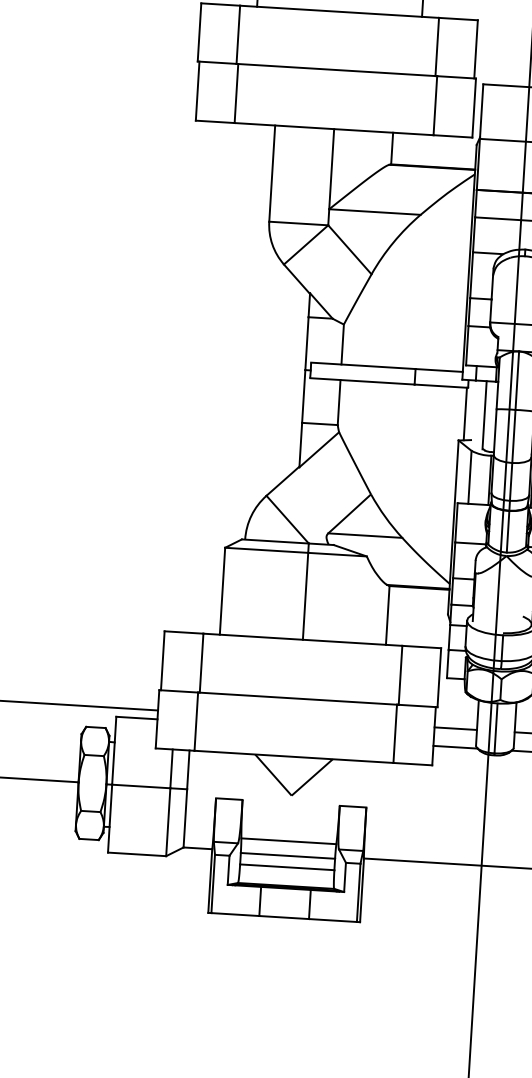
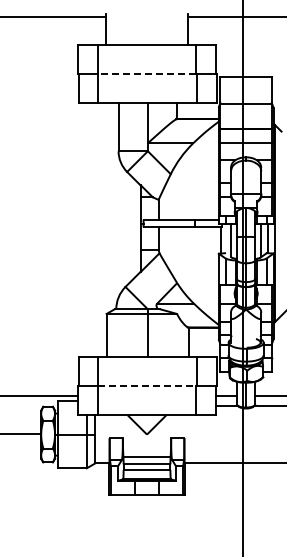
line: (334, 70) -> (146, 74), solid -> dashed
line: (298, 698) -> (147, 386), solid -> dashed

